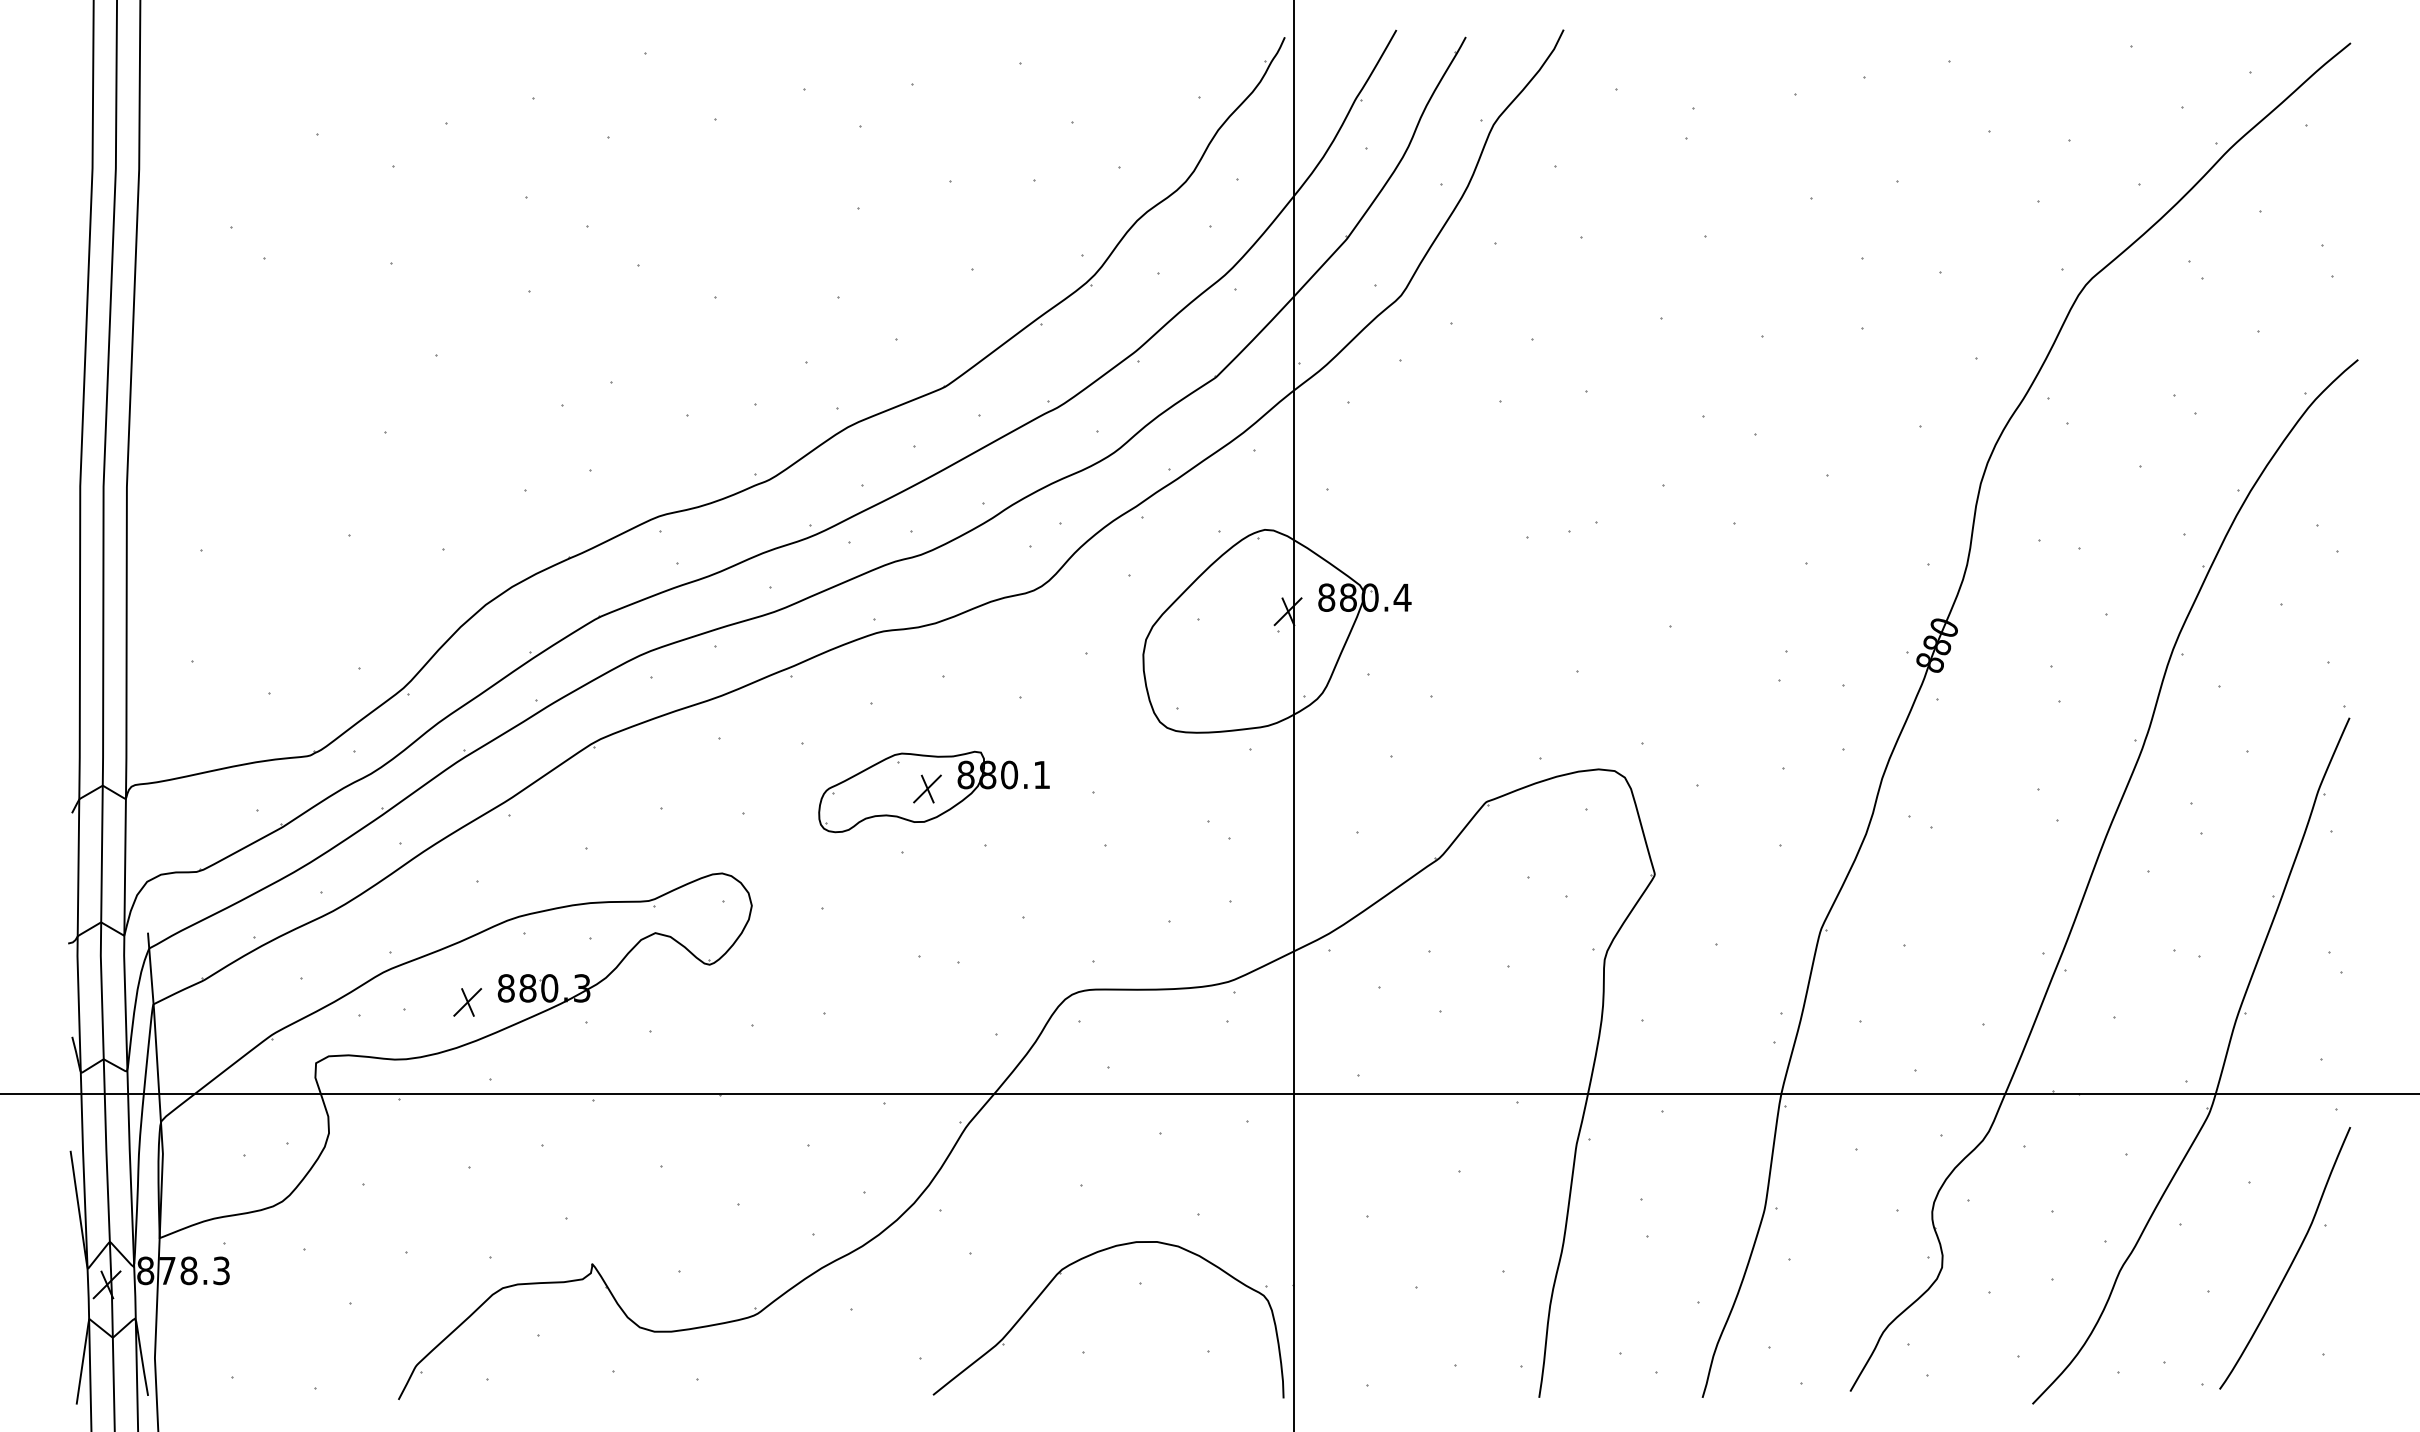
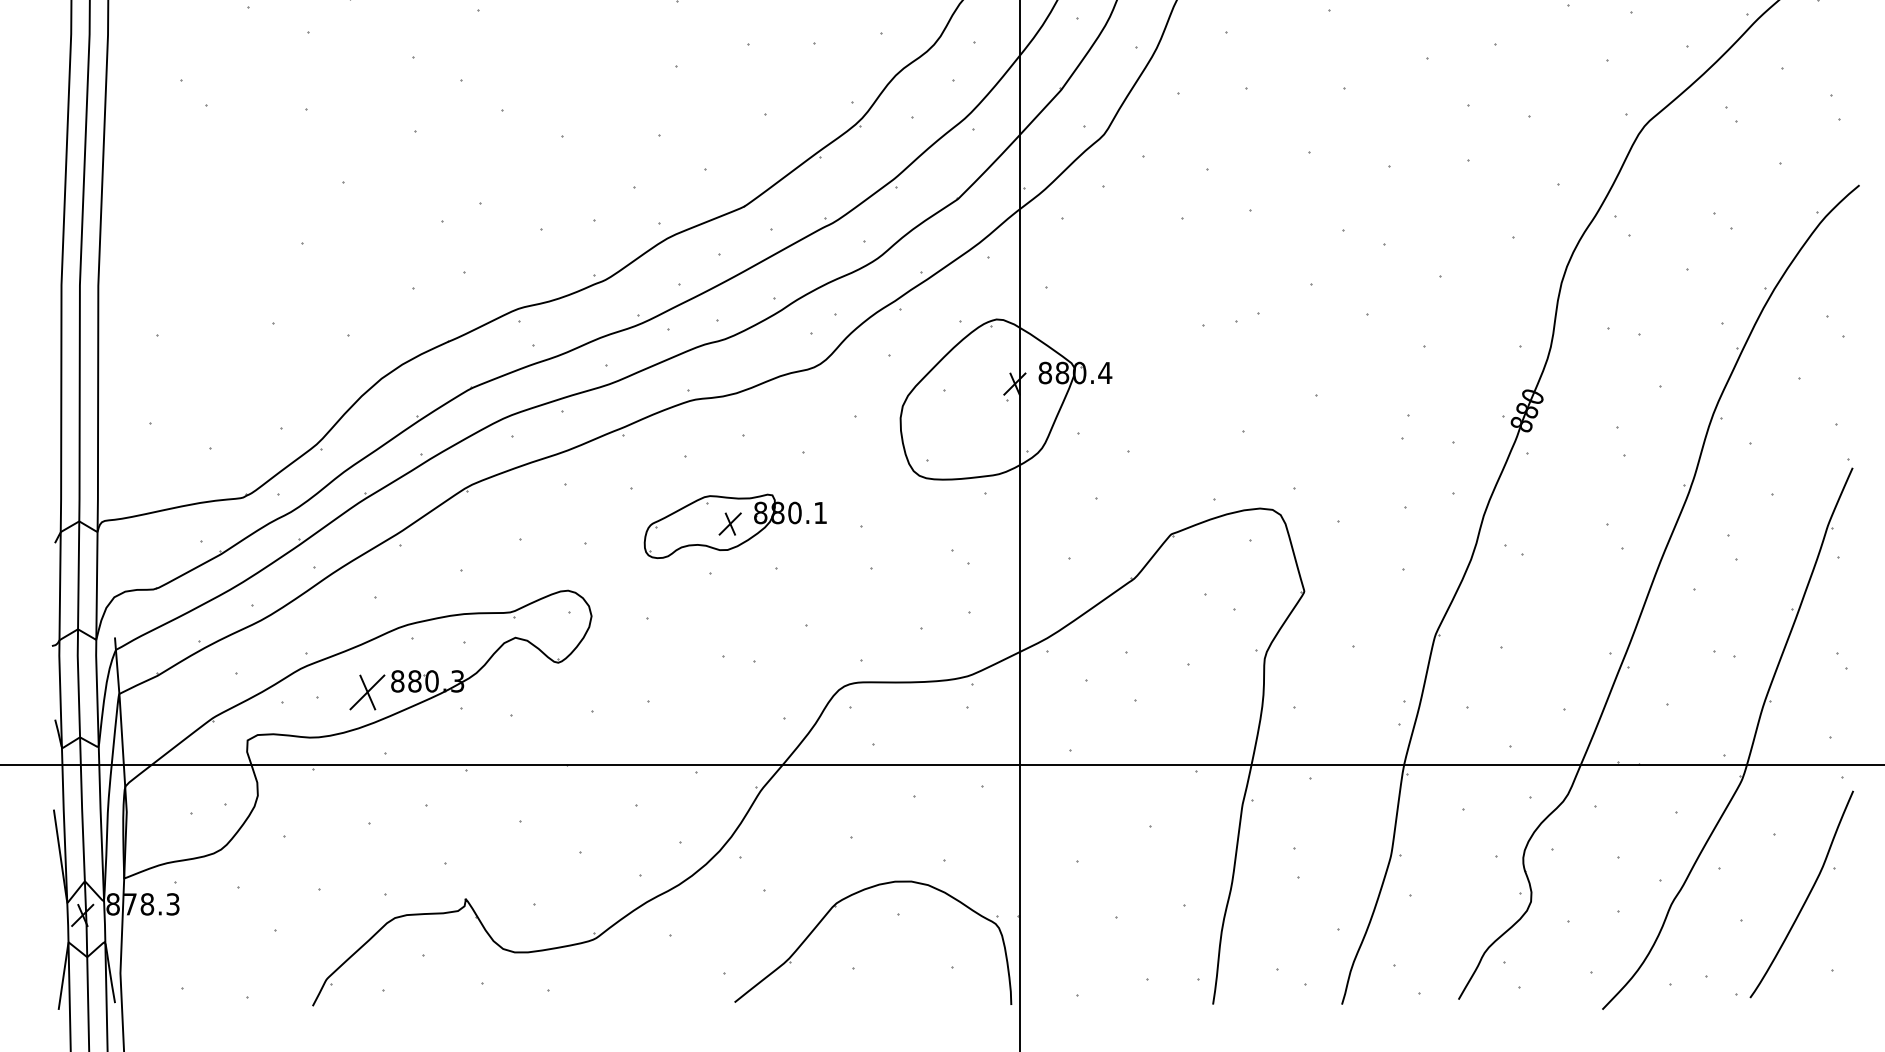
part: (467, 1002) -> (367, 692), size x1.6

